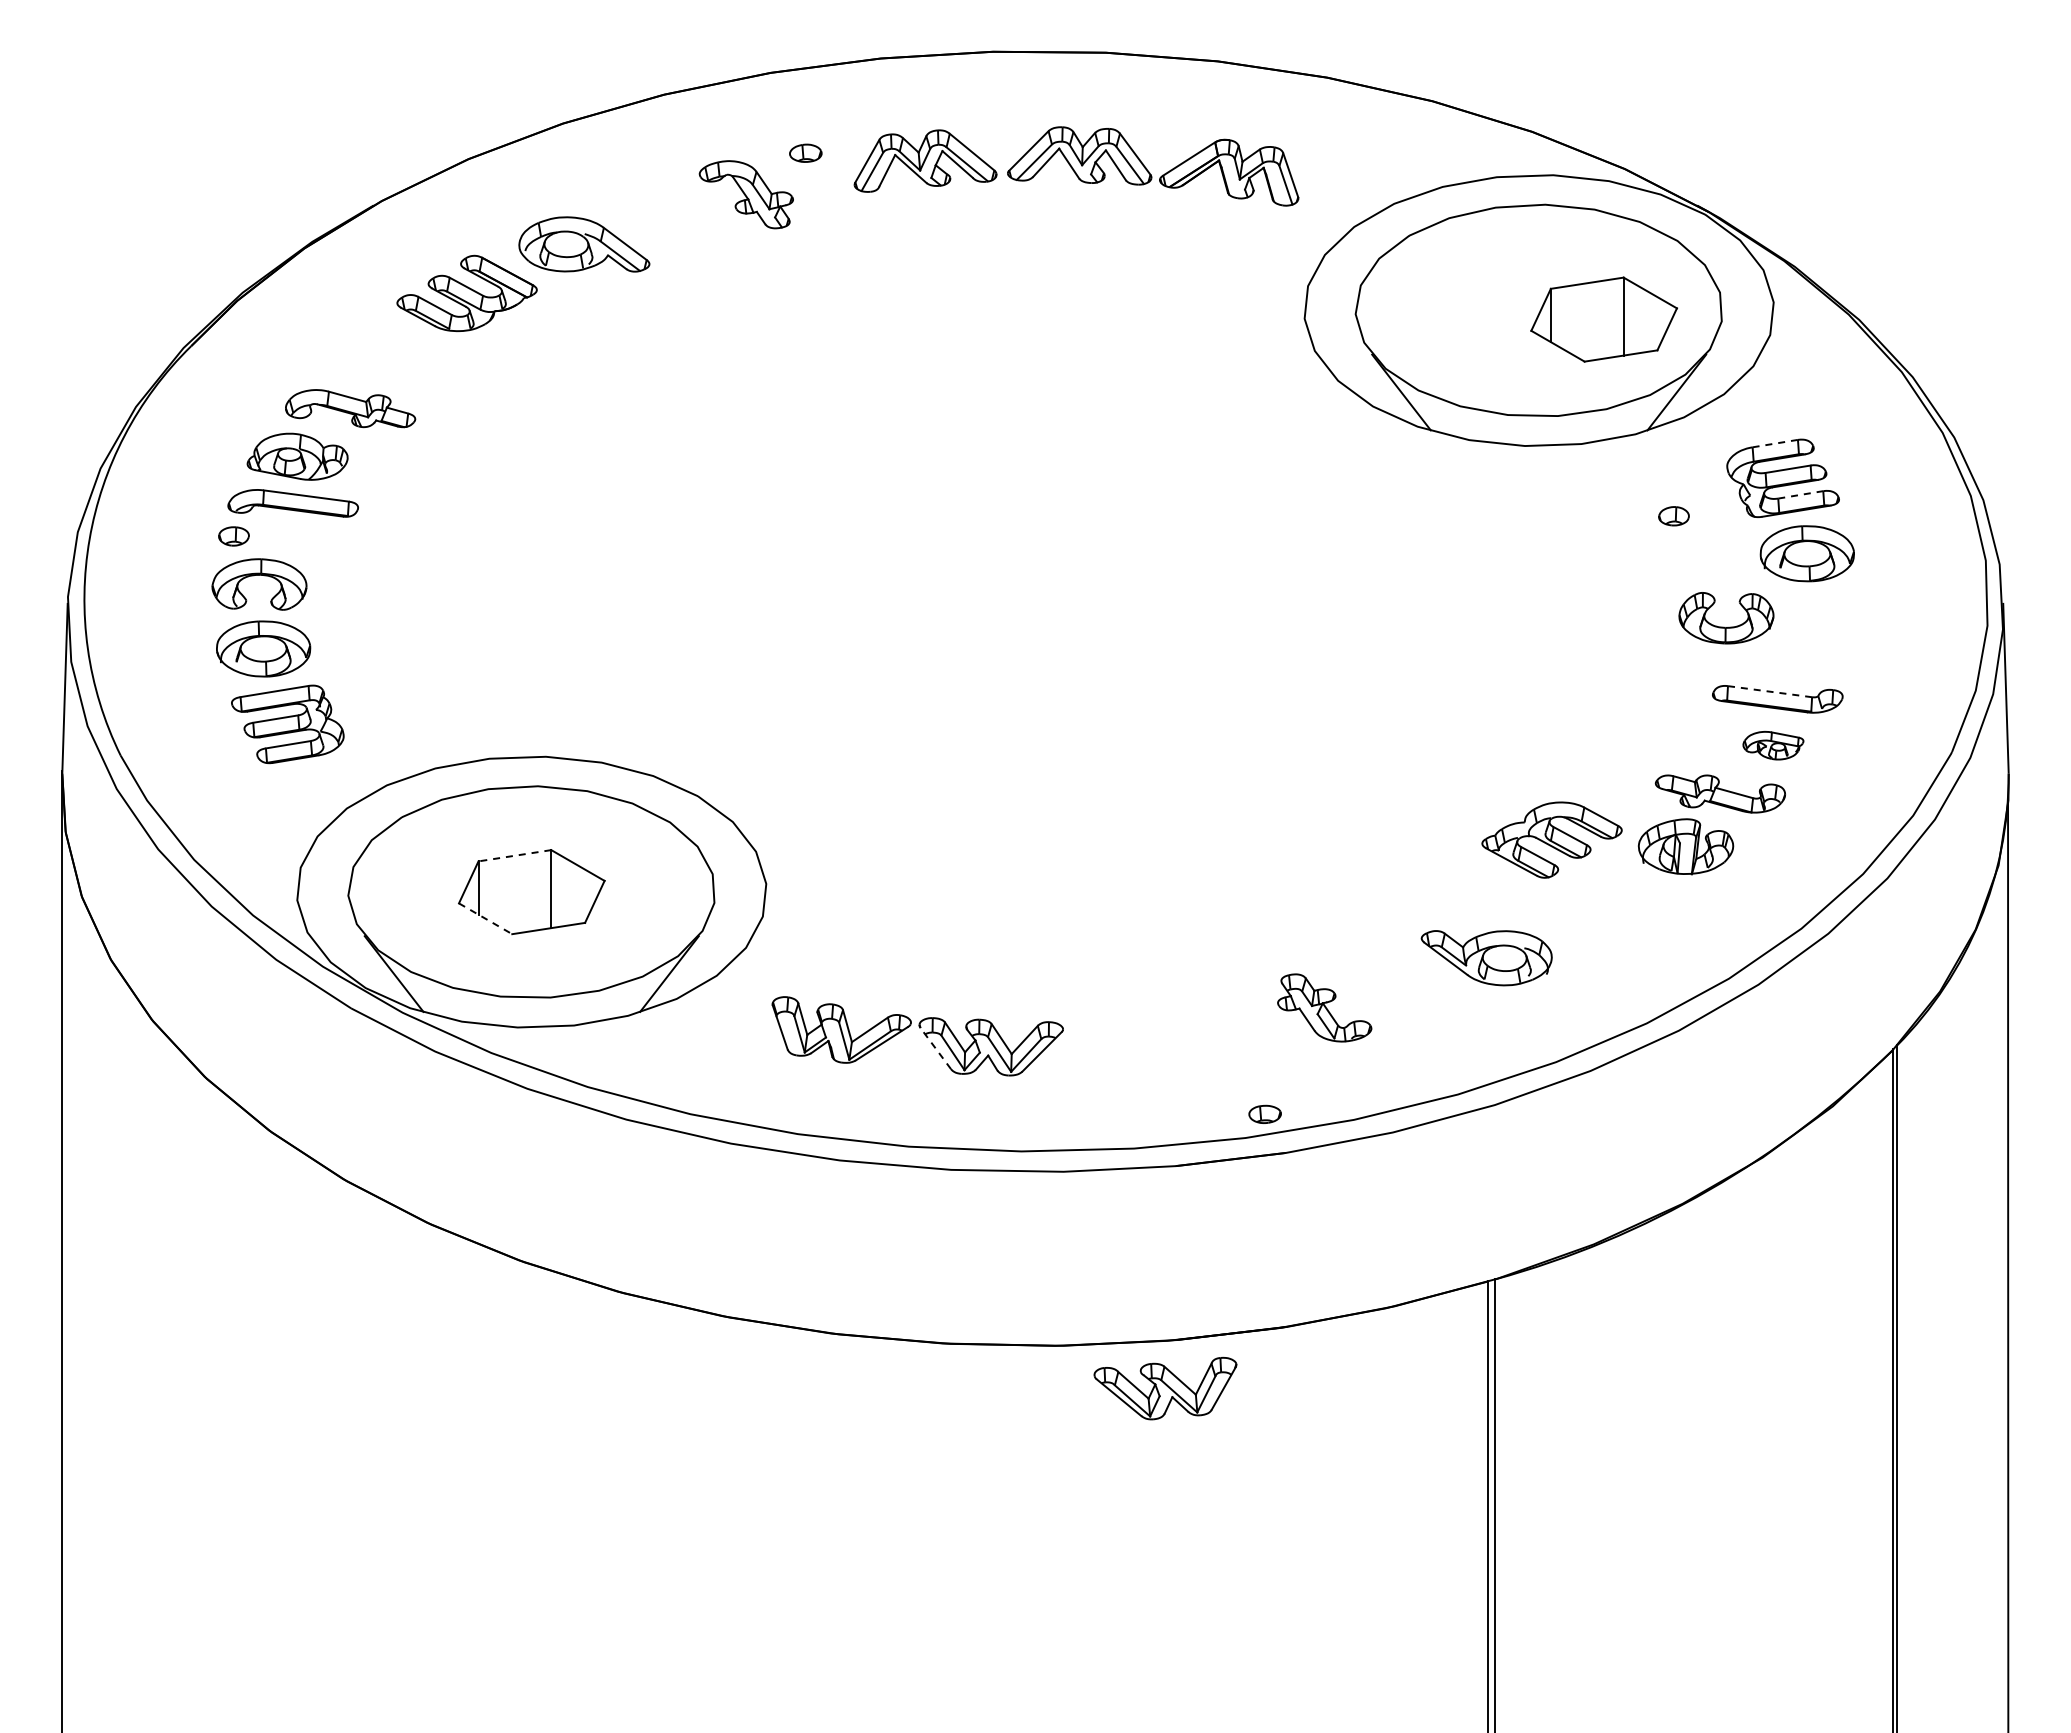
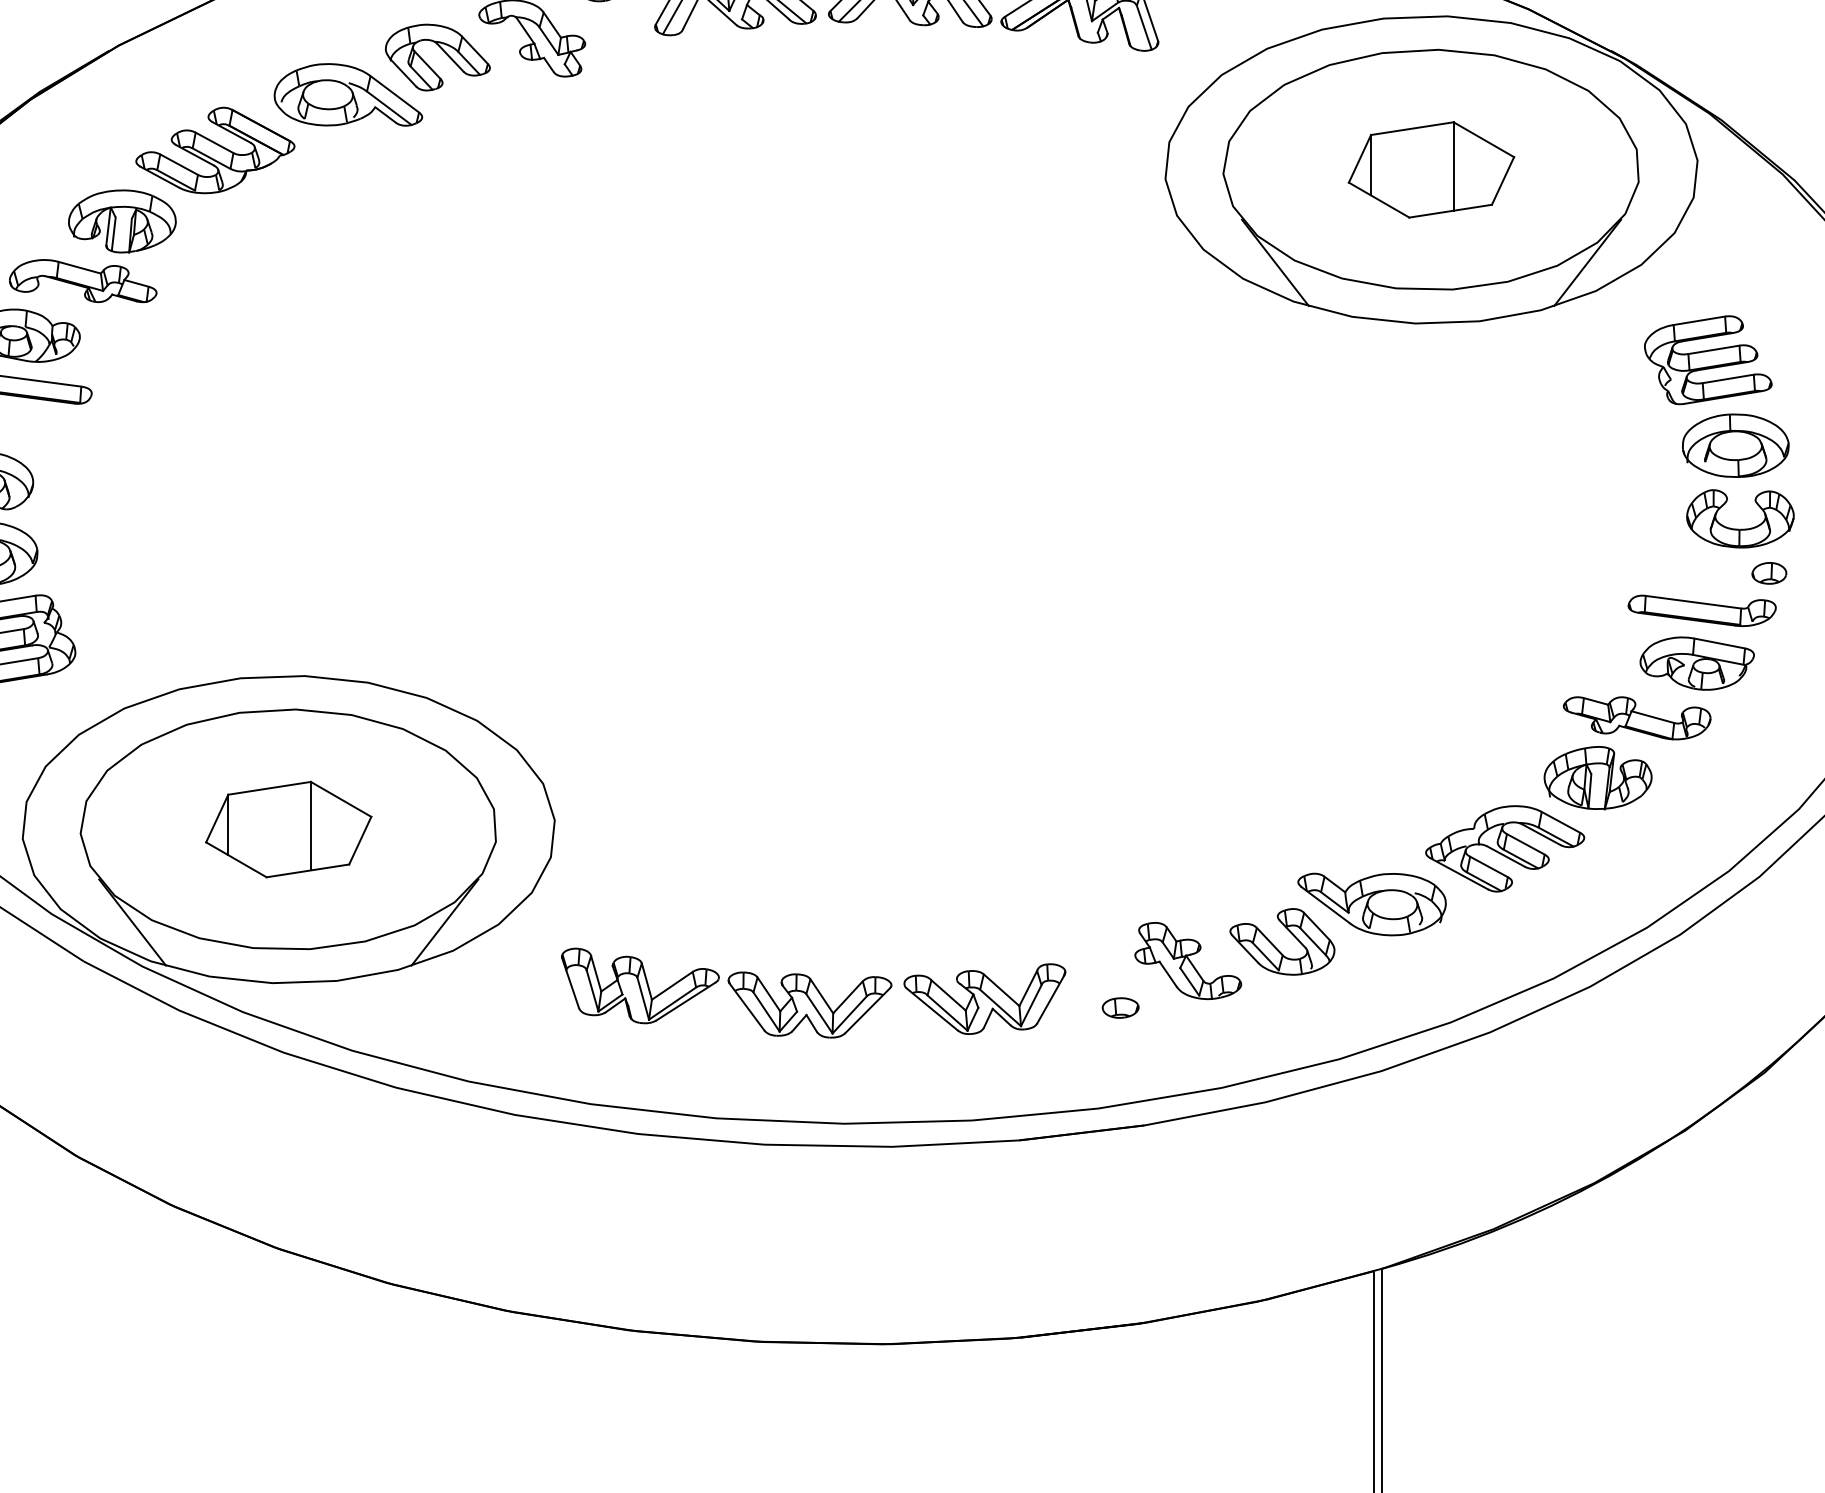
part: (668, 207) -> (443, 52), added
part: (1603, 319) -> (1430, 169), moved
part: (385, 355) -> (122, 220), added
line: (1775, 443) -> (1699, 320), dashed -> solid
line: (1800, 494) -> (1727, 378), dashed -> solid
part: (1673, 516) -> (1768, 573), moved
part: (1724, 626) -> (1738, 528), moved
line: (1770, 691) -> (1693, 602), dashed -> solid
part: (1773, 745) -> (1697, 663), size x1.67
part: (1551, 839) -> (1504, 848), moved
line: (514, 855) -> (269, 788), dashed -> solid
line: (485, 918) -> (236, 859), dashed -> solid
part: (1402, 995) -> (1276, 946), added
line: (935, 1048) -> (746, 1006), dashed -> solid
part: (1264, 1113) -> (1119, 1006), moved
part: (1165, 1388) -> (984, 999), moved

